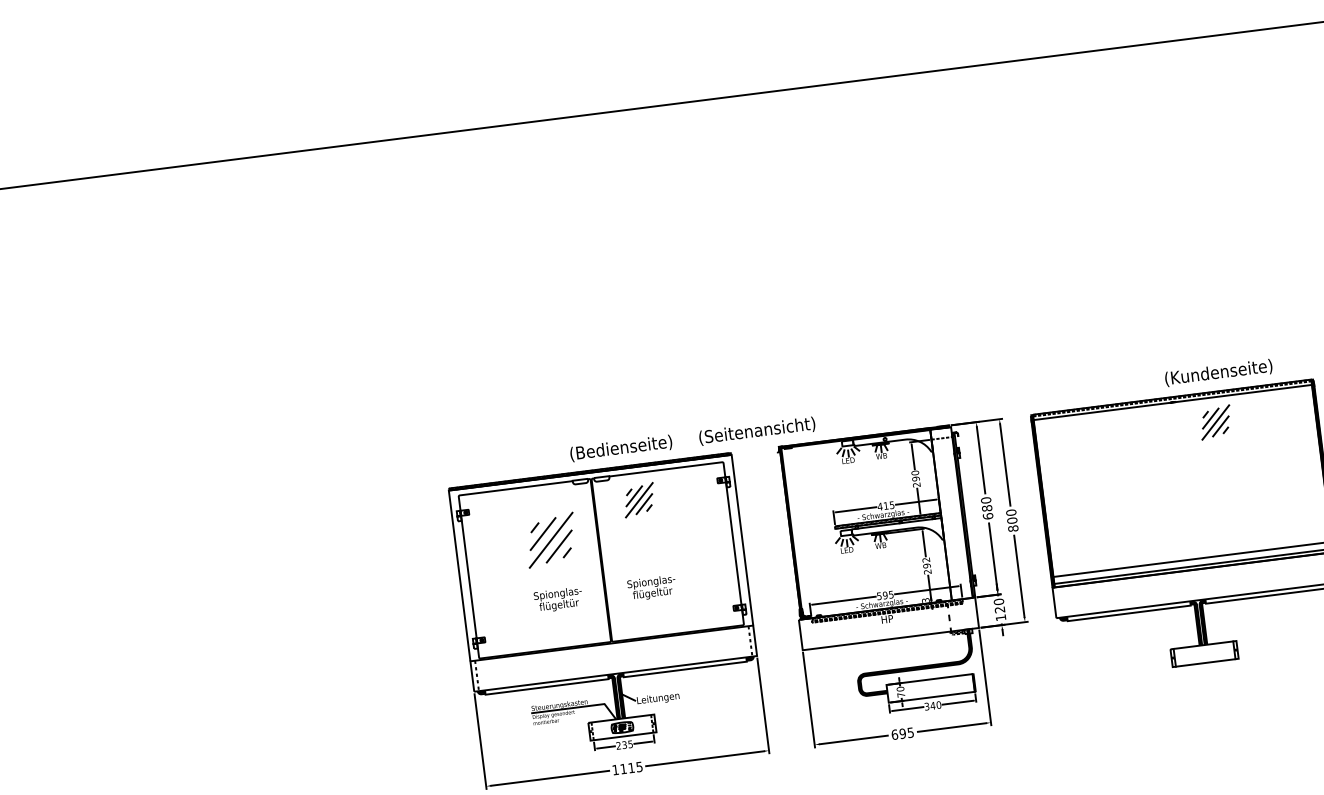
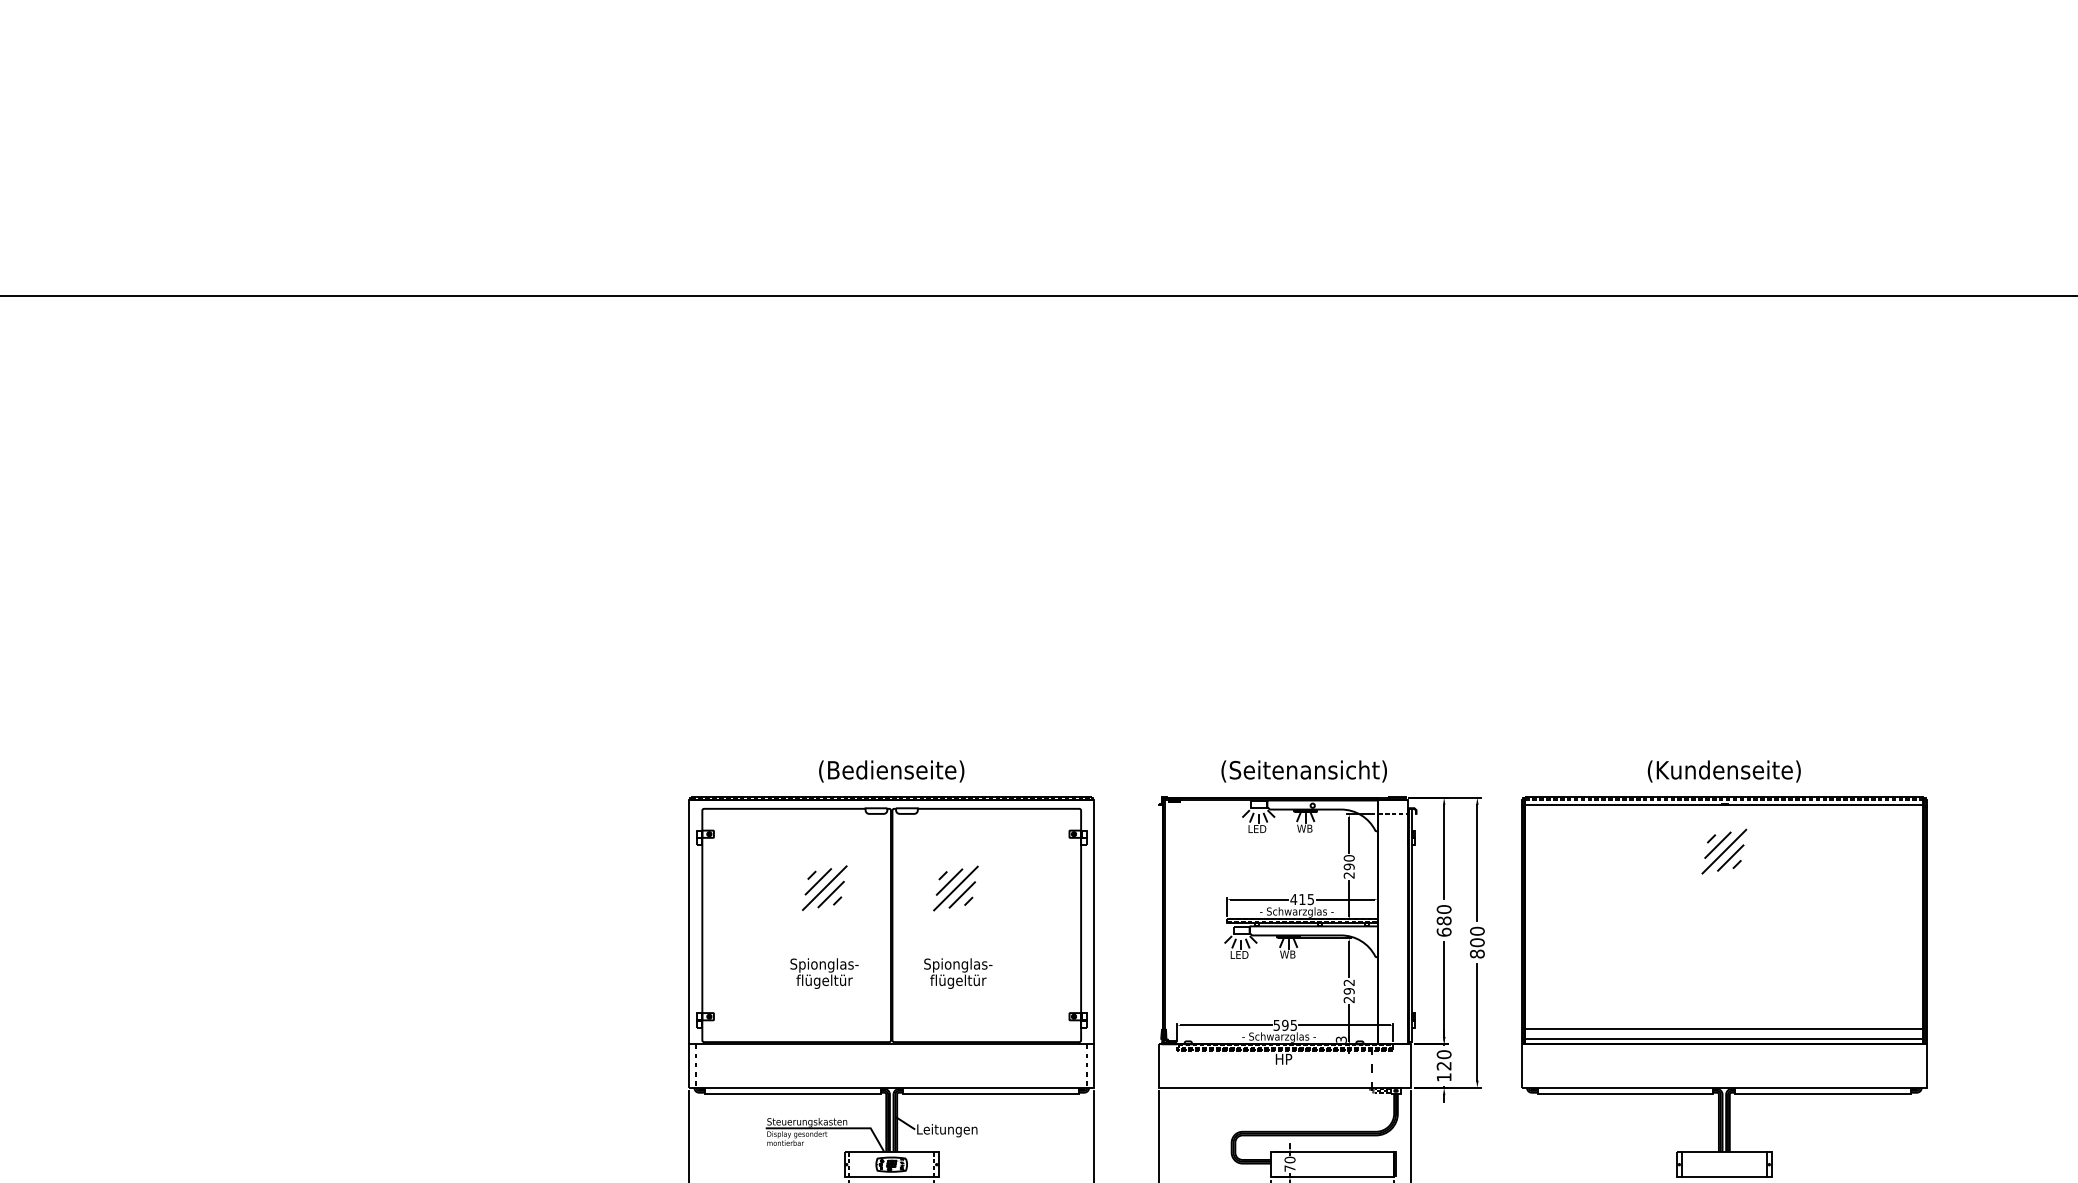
text: (1218, 373) -> (1723, 771), moved
part: (1215, 422) -> (1724, 851), moved
text: (756, 431) -> (1303, 771), moved
text: (621, 448) -> (891, 771), moved
part: (639, 500) -> (955, 888), moved
part: (550, 539) -> (824, 887), size x0.62

